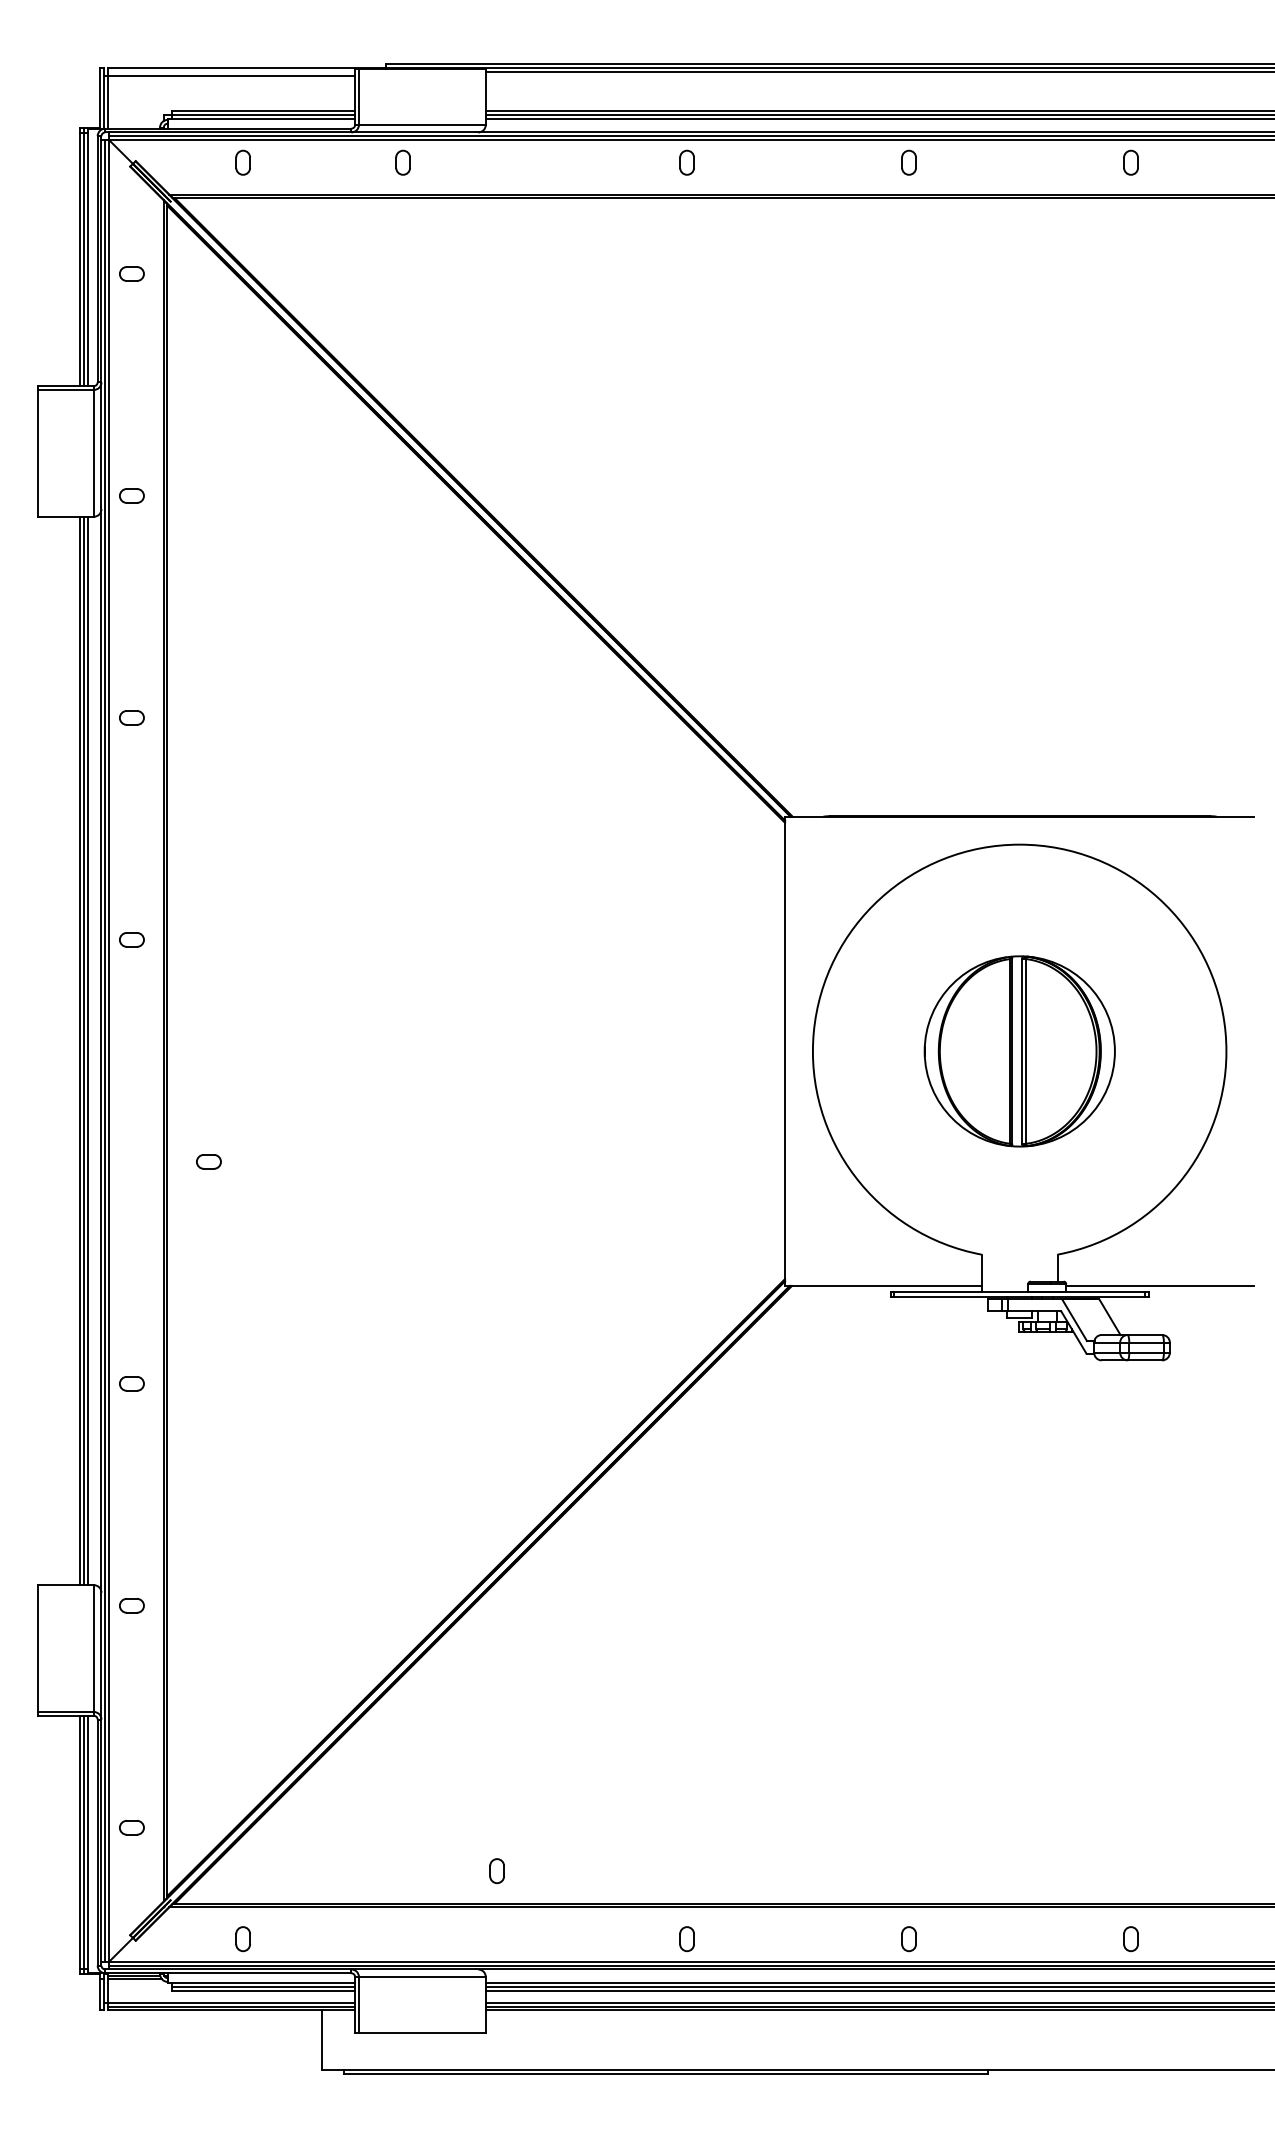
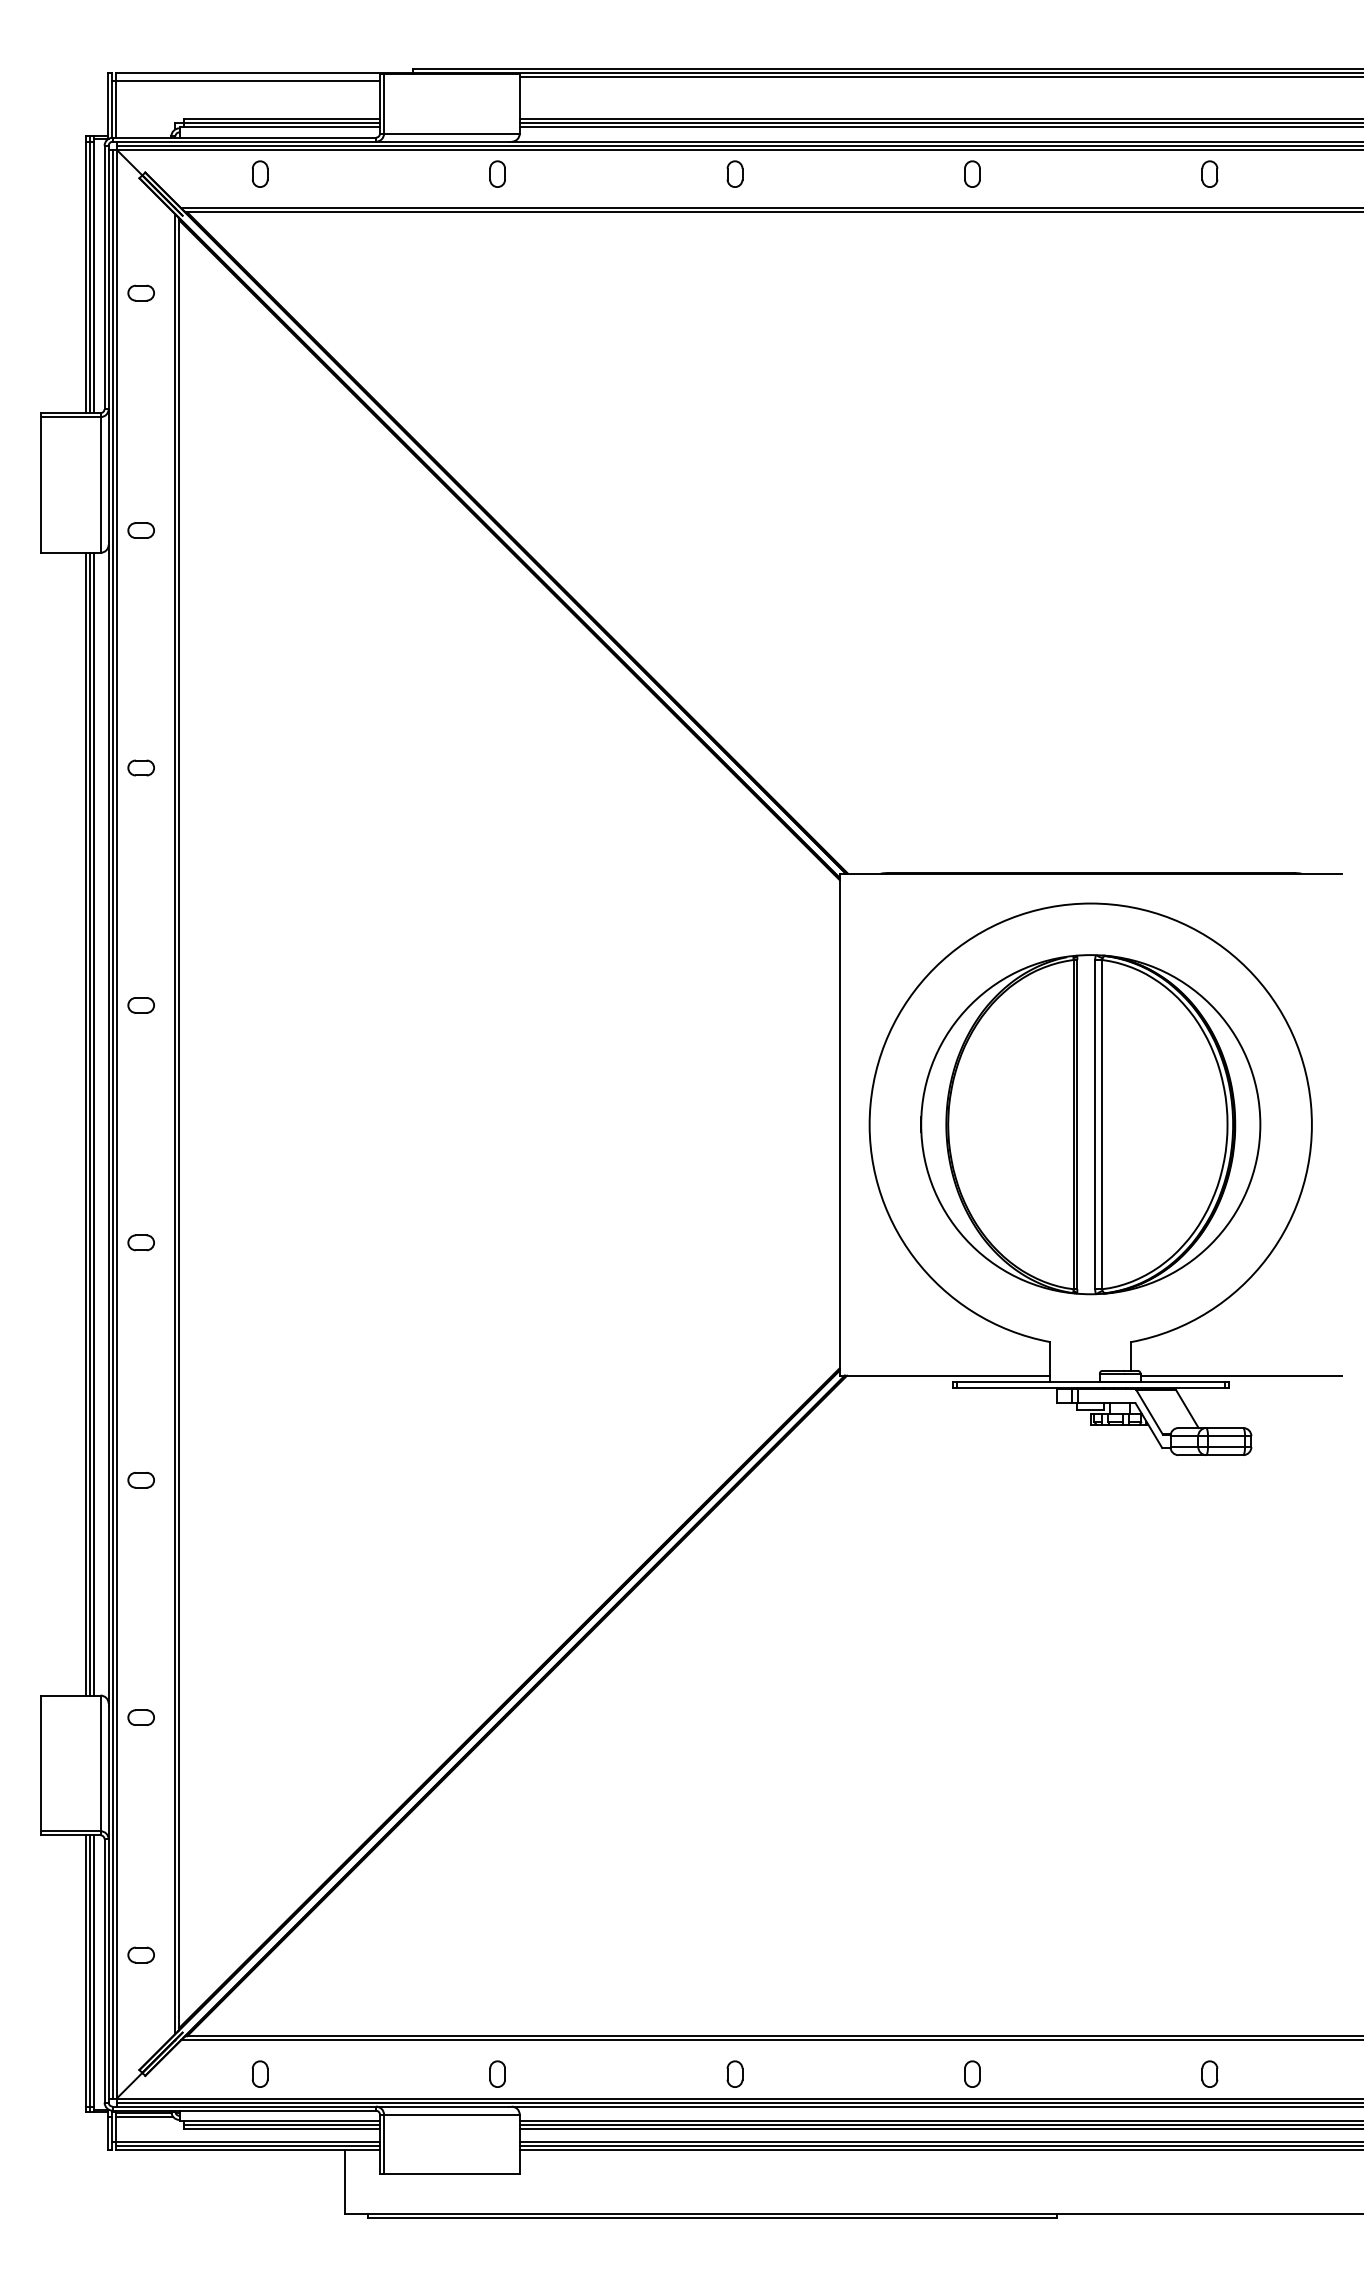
part: (402, 162) -> (496, 173), moved
part: (1019, 1051) -> (1090, 1124), size x1.67
part: (208, 1161) -> (140, 1242), moved
part: (496, 1871) -> (496, 2074), moved

